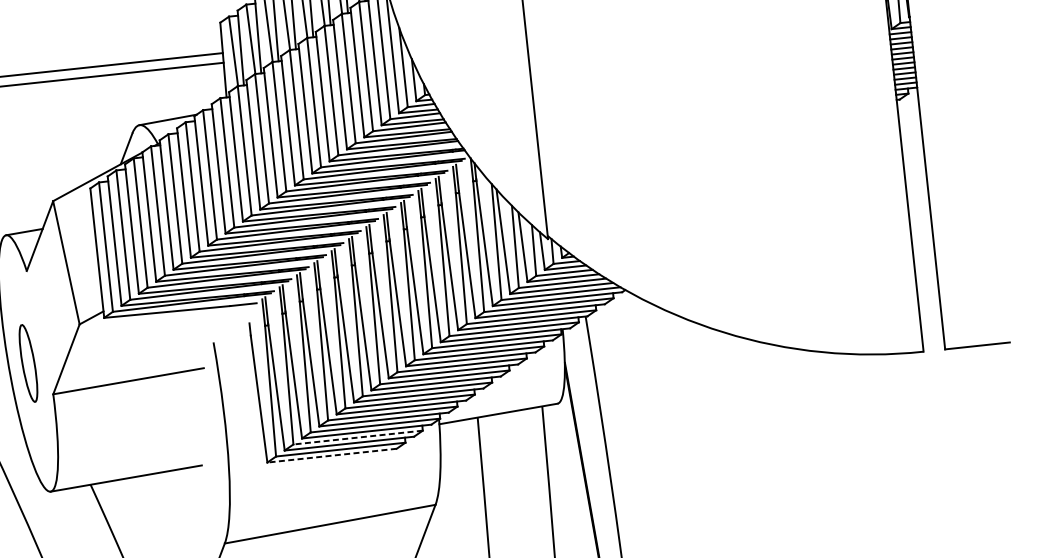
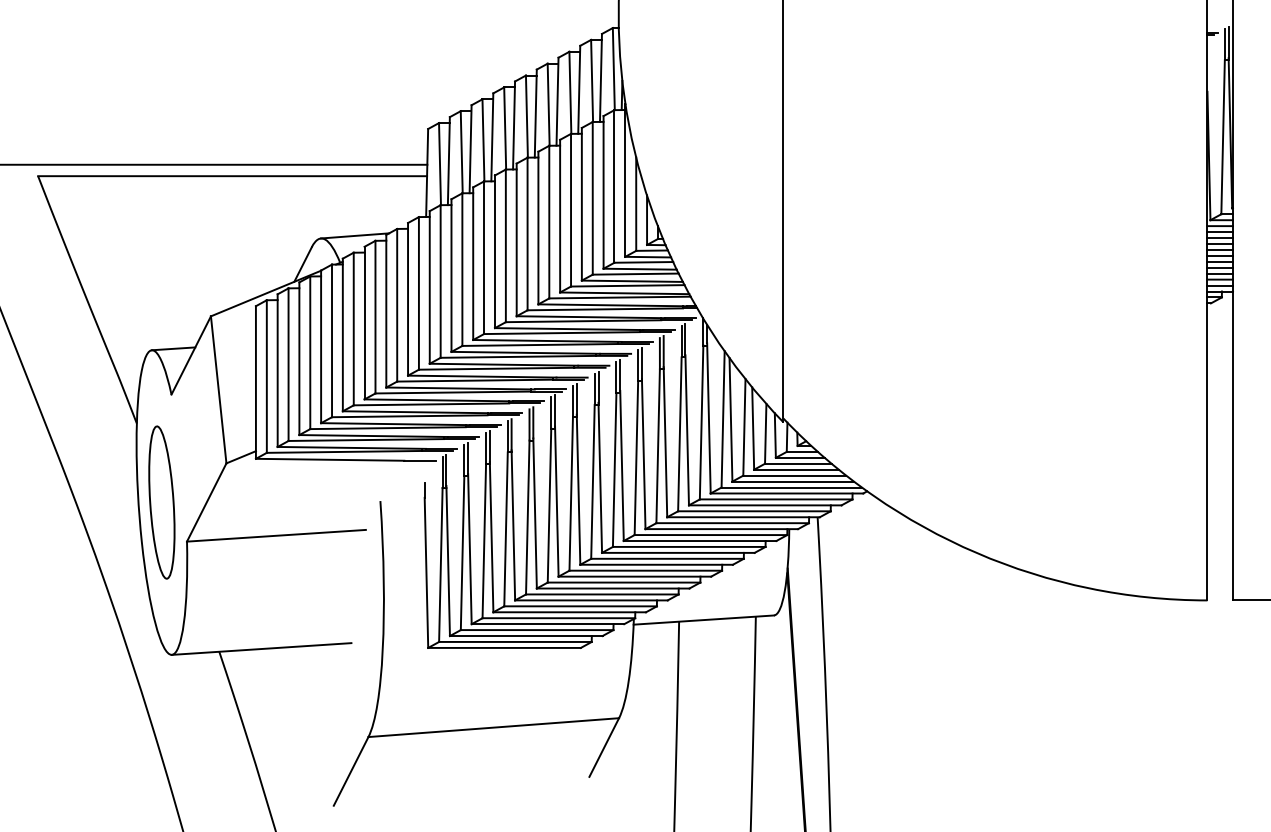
part: (28, 363) -> (161, 502), size x1.67
line: (357, 437) -> (536, 630), dashed -> solid
line: (332, 455) -> (504, 647), dashed -> solid

